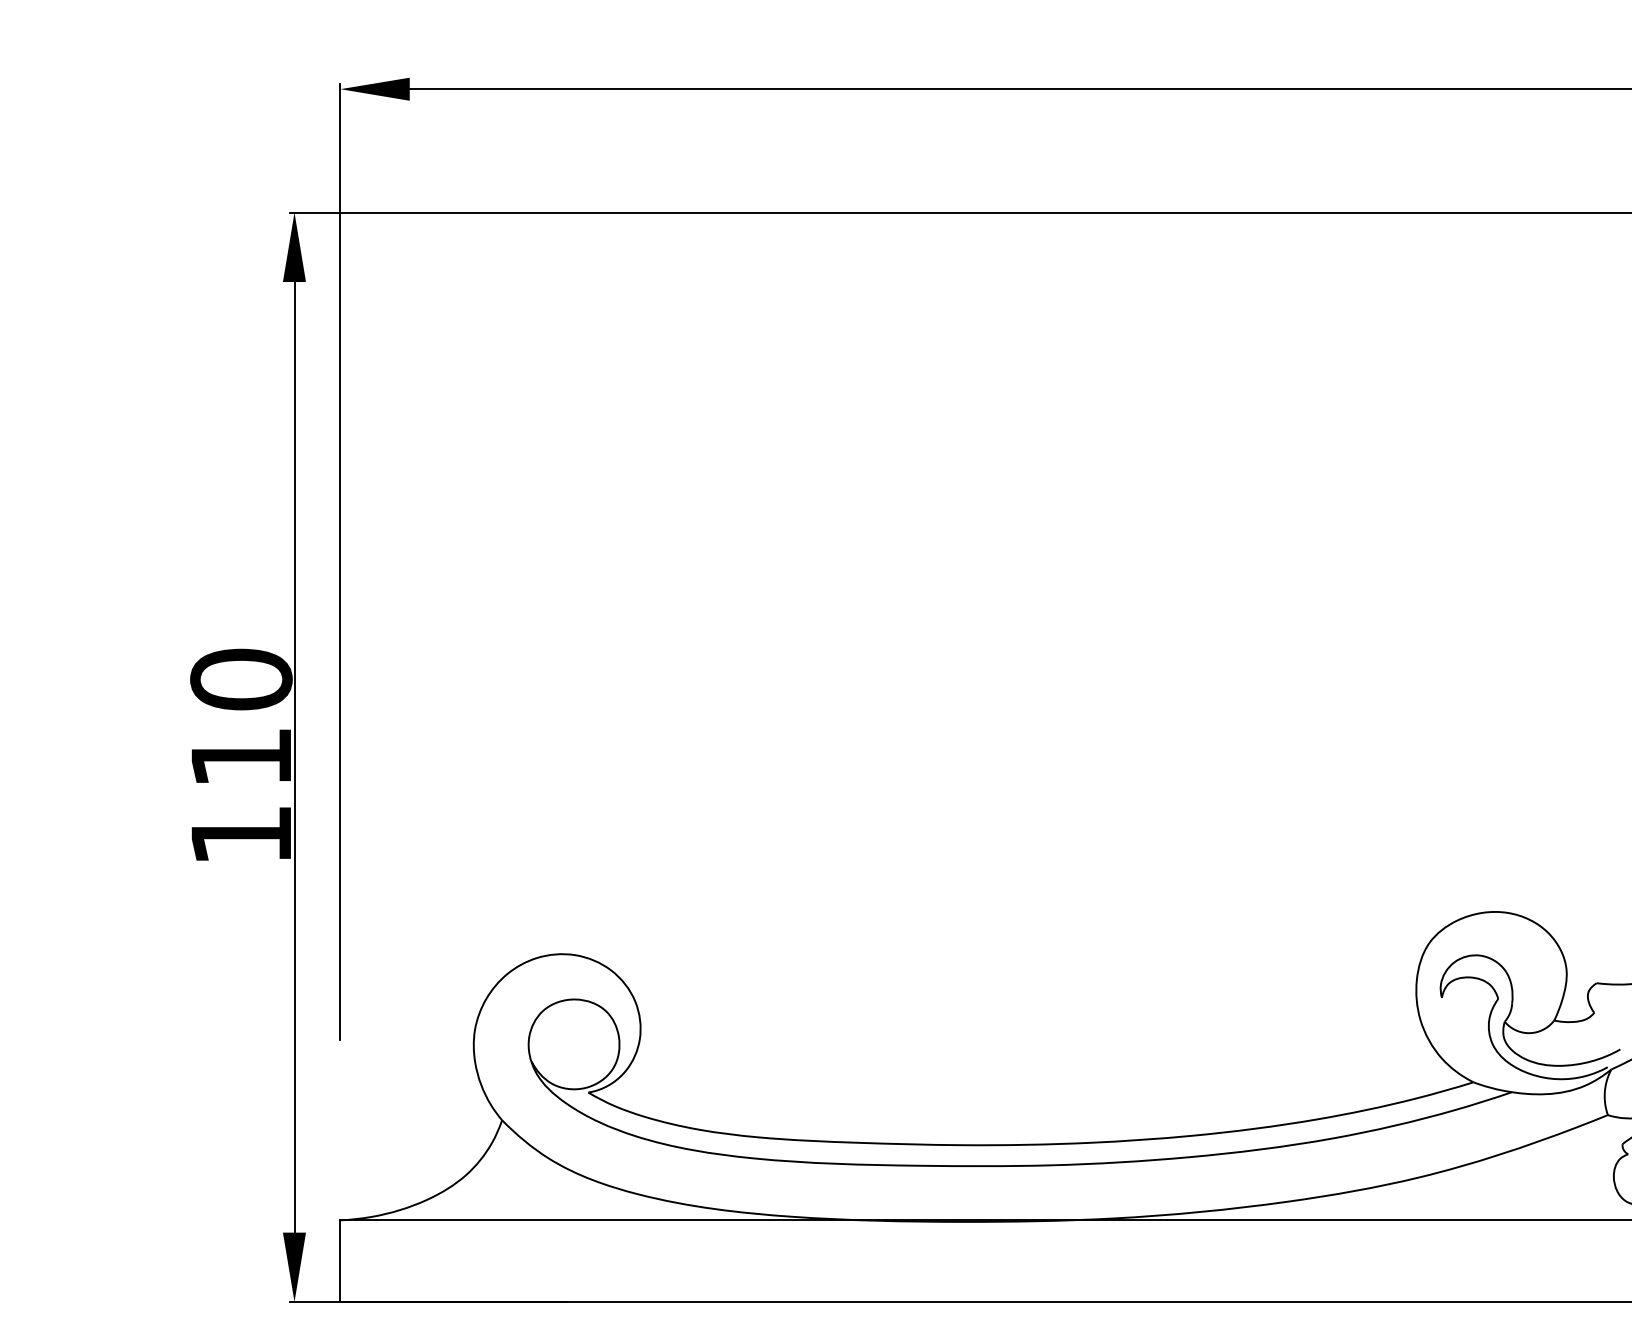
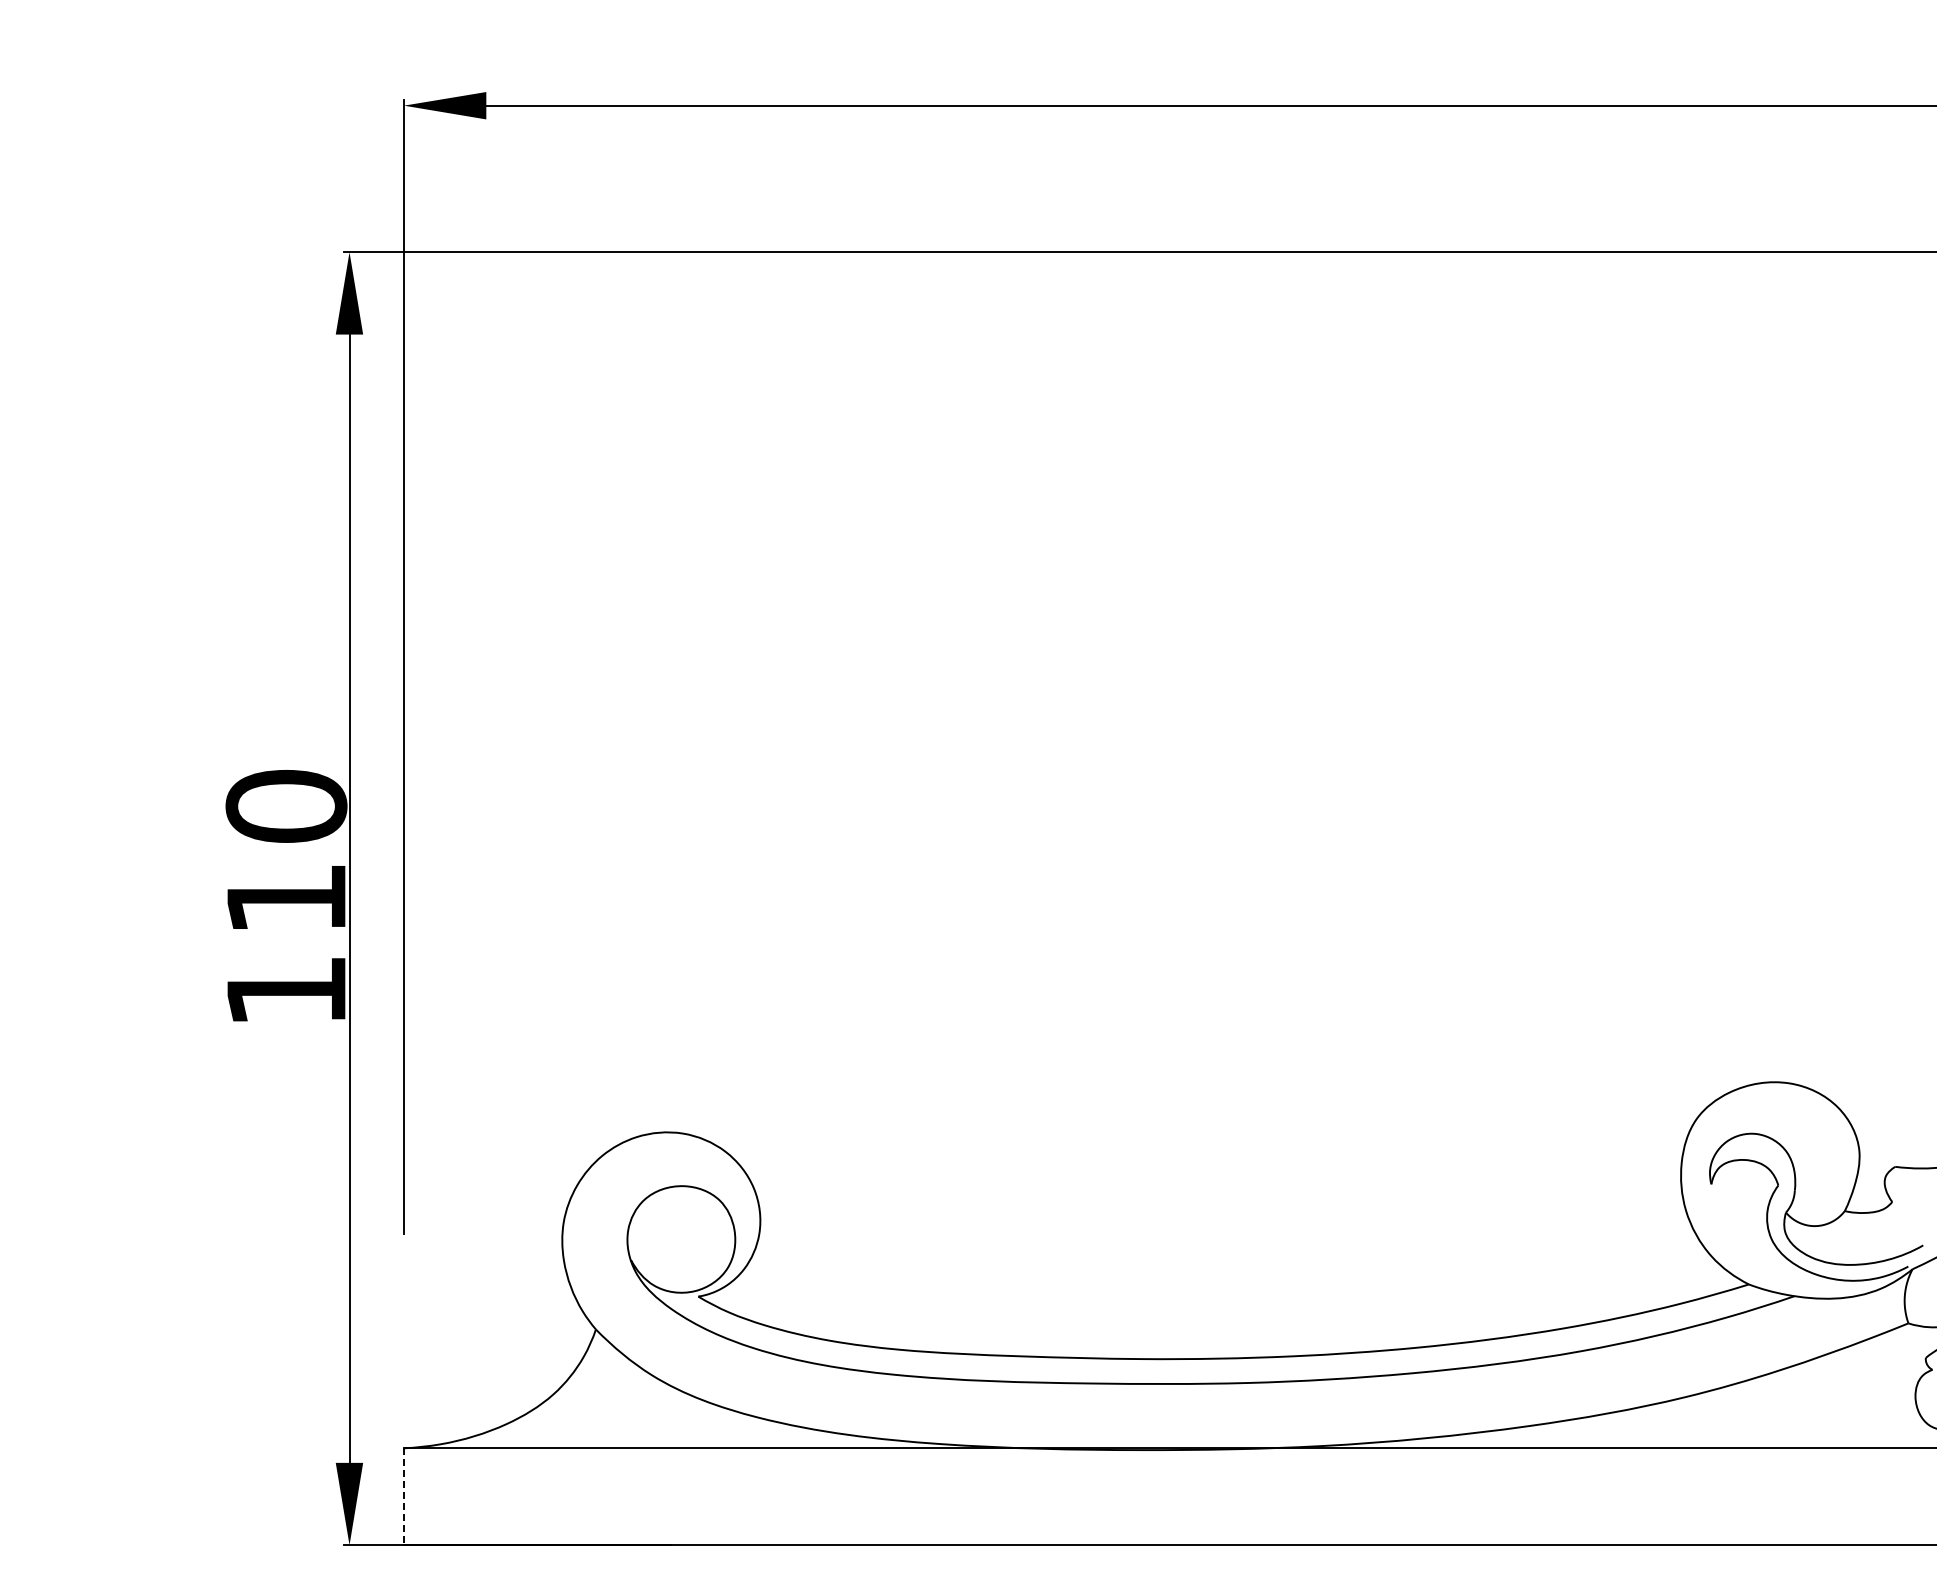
line: (339, 1260) -> (403, 1496), solid -> dashed

